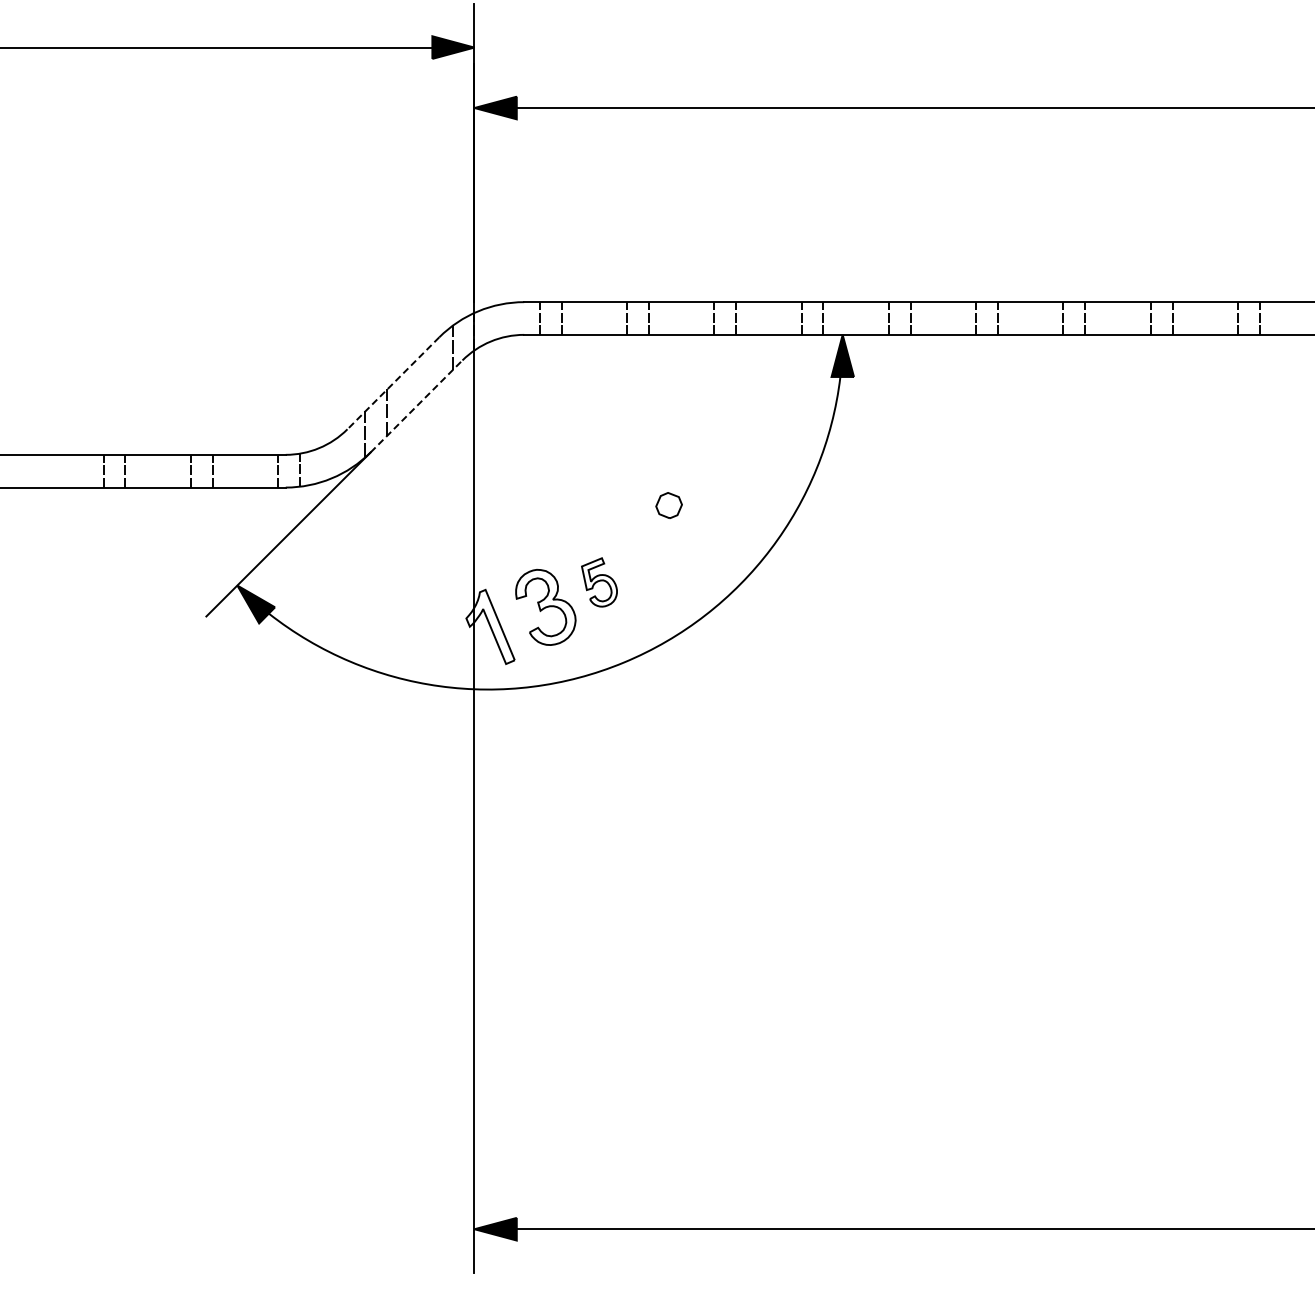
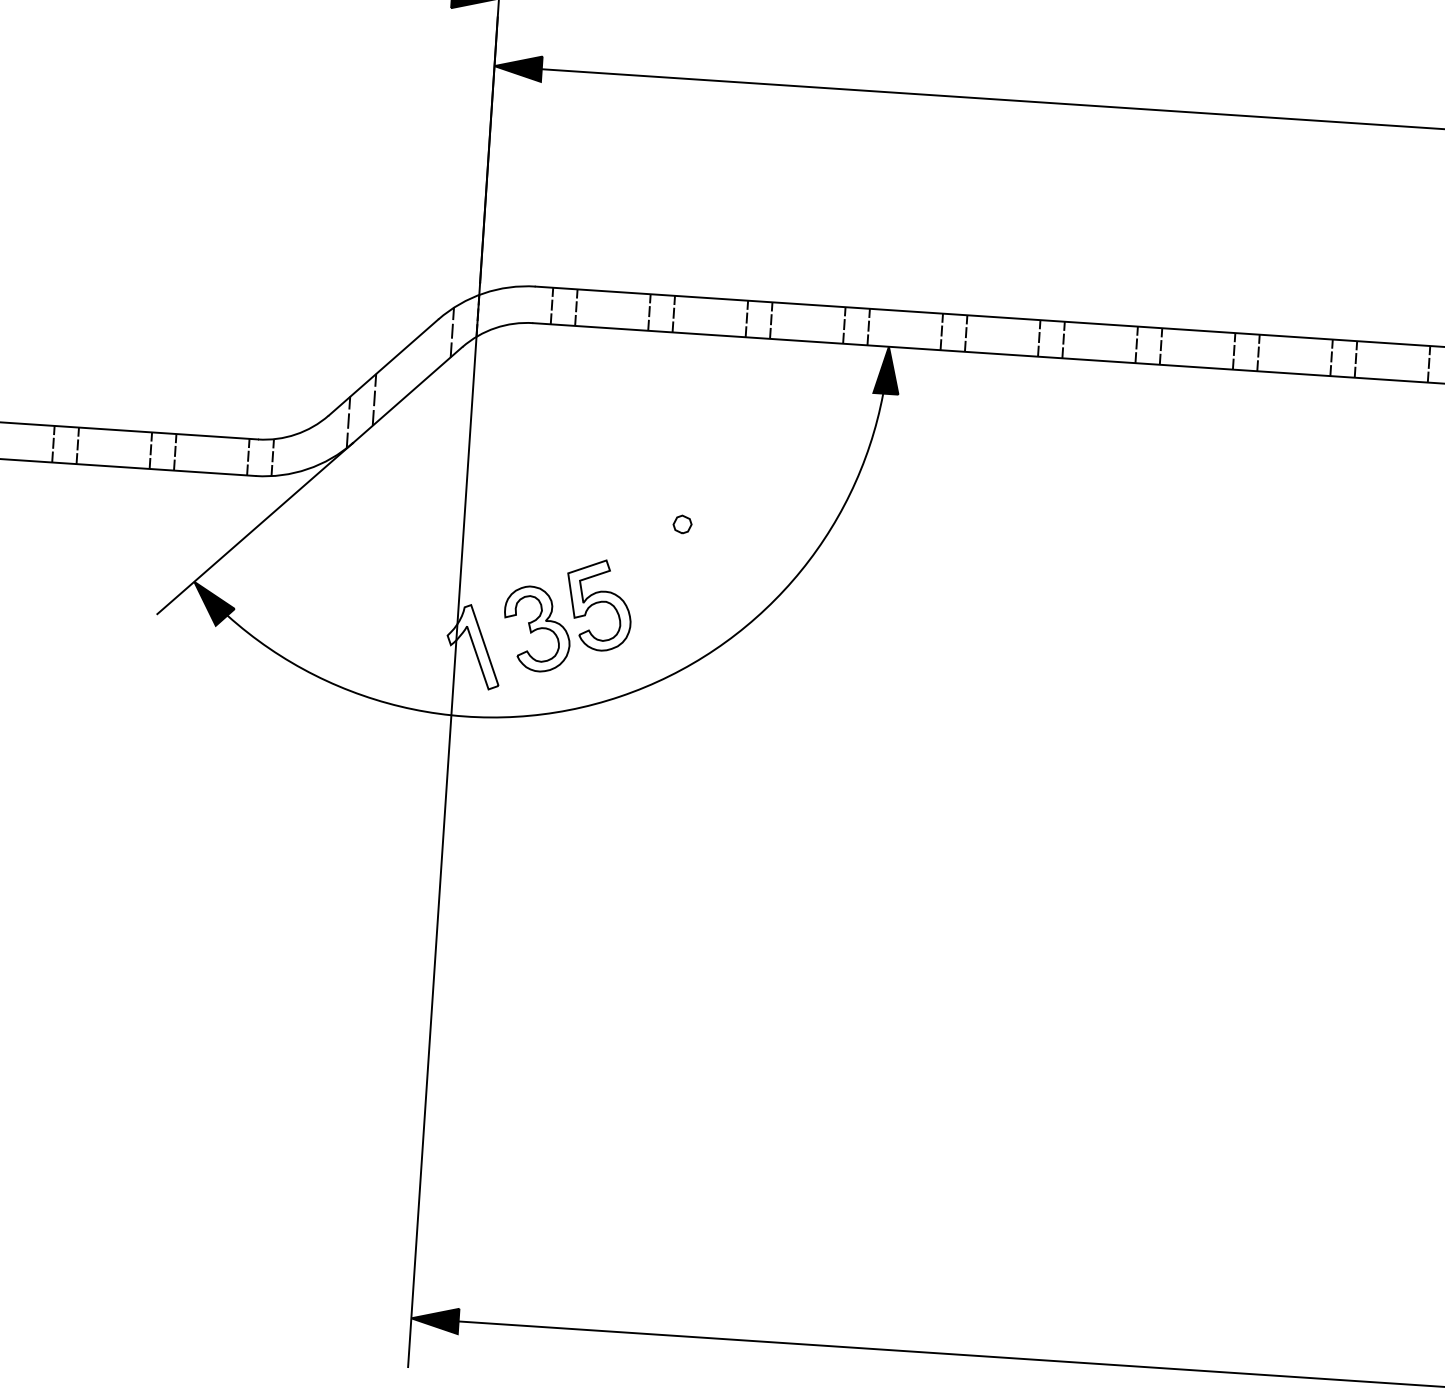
line: (393, 383) -> (383, 367), dashed -> solid
line: (416, 406) -> (407, 395), dashed -> solid
part: (669, 505) -> (682, 524), size x0.62
part: (599, 582) -> (598, 605), size x1.67

